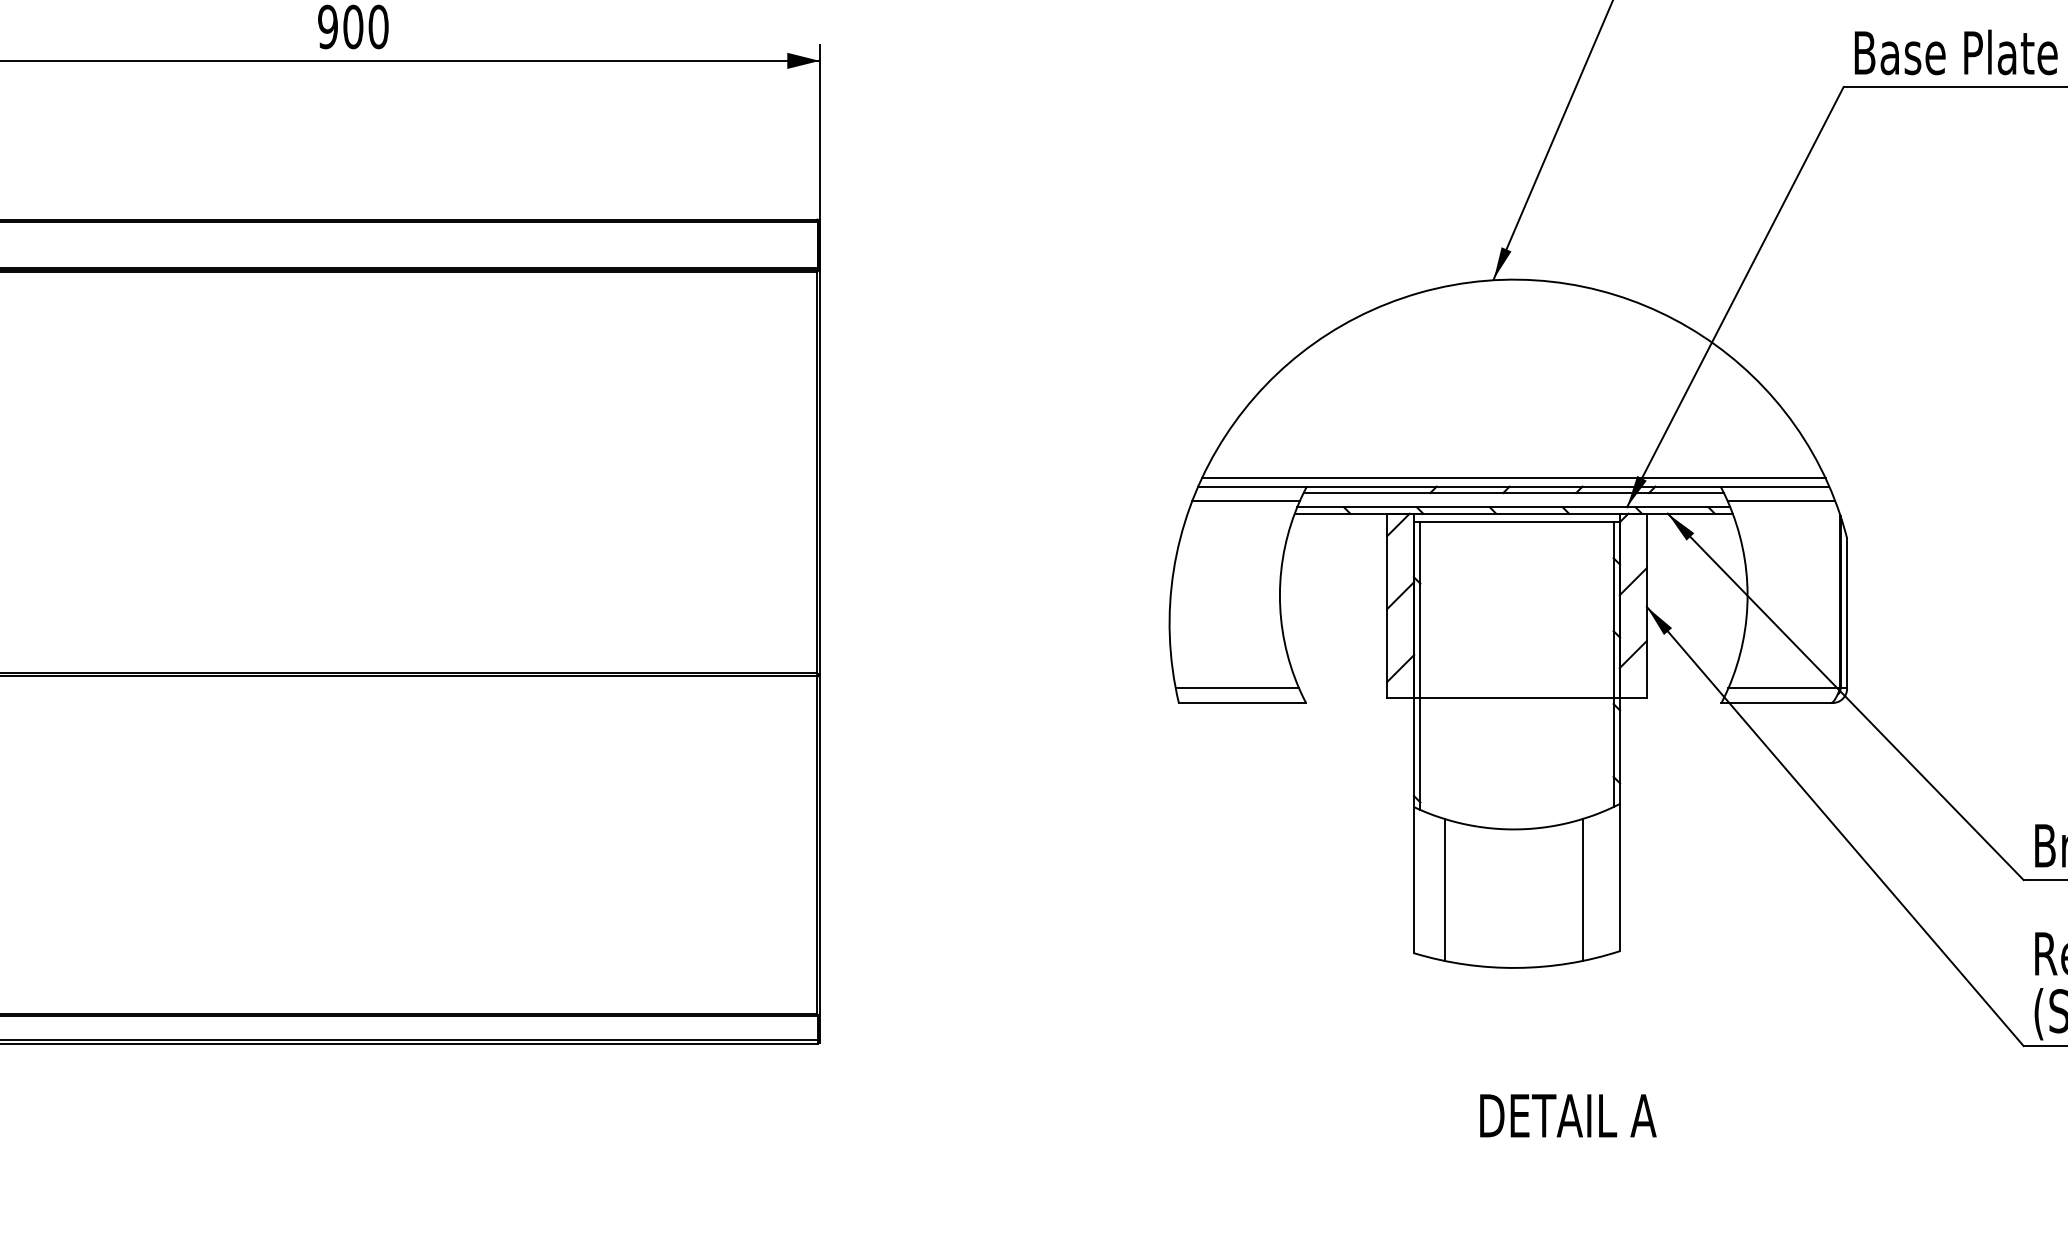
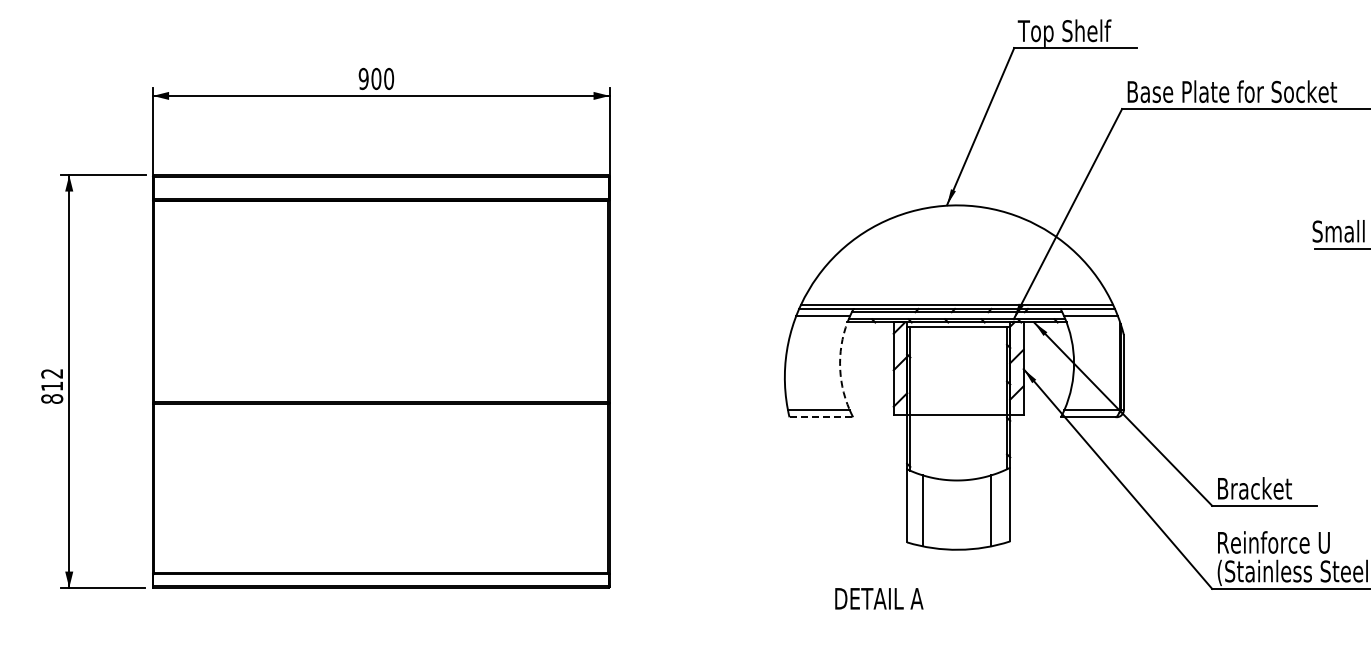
arc: (1280, 595) -> (840, 363), solid -> dashed
line: (1242, 703) -> (821, 417), solid -> dashed
text: (1568, 1115) -> (879, 598), moved

